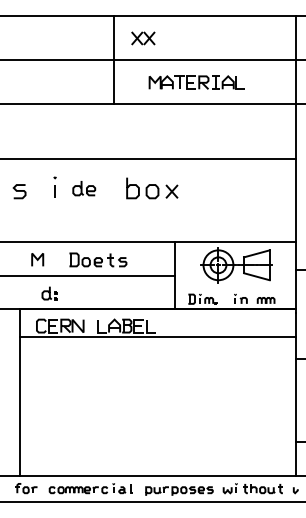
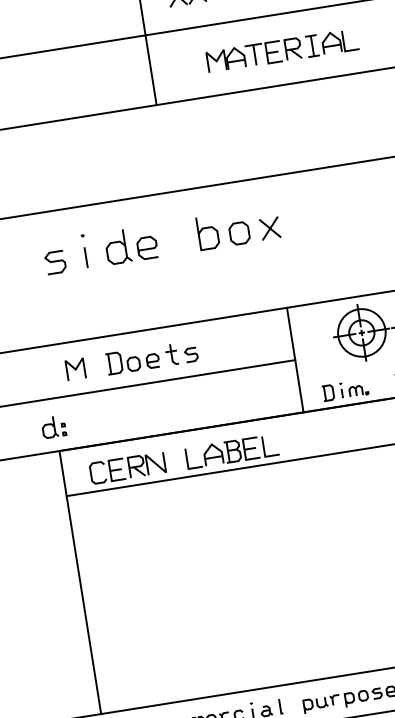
part: (83, 188) -> (130, 245), size x1.43
curve: (19, 191) -> (55, 262), moved
part: (98, 259) -> (152, 356), moved
part: (49, 293) -> (53, 427), moved

